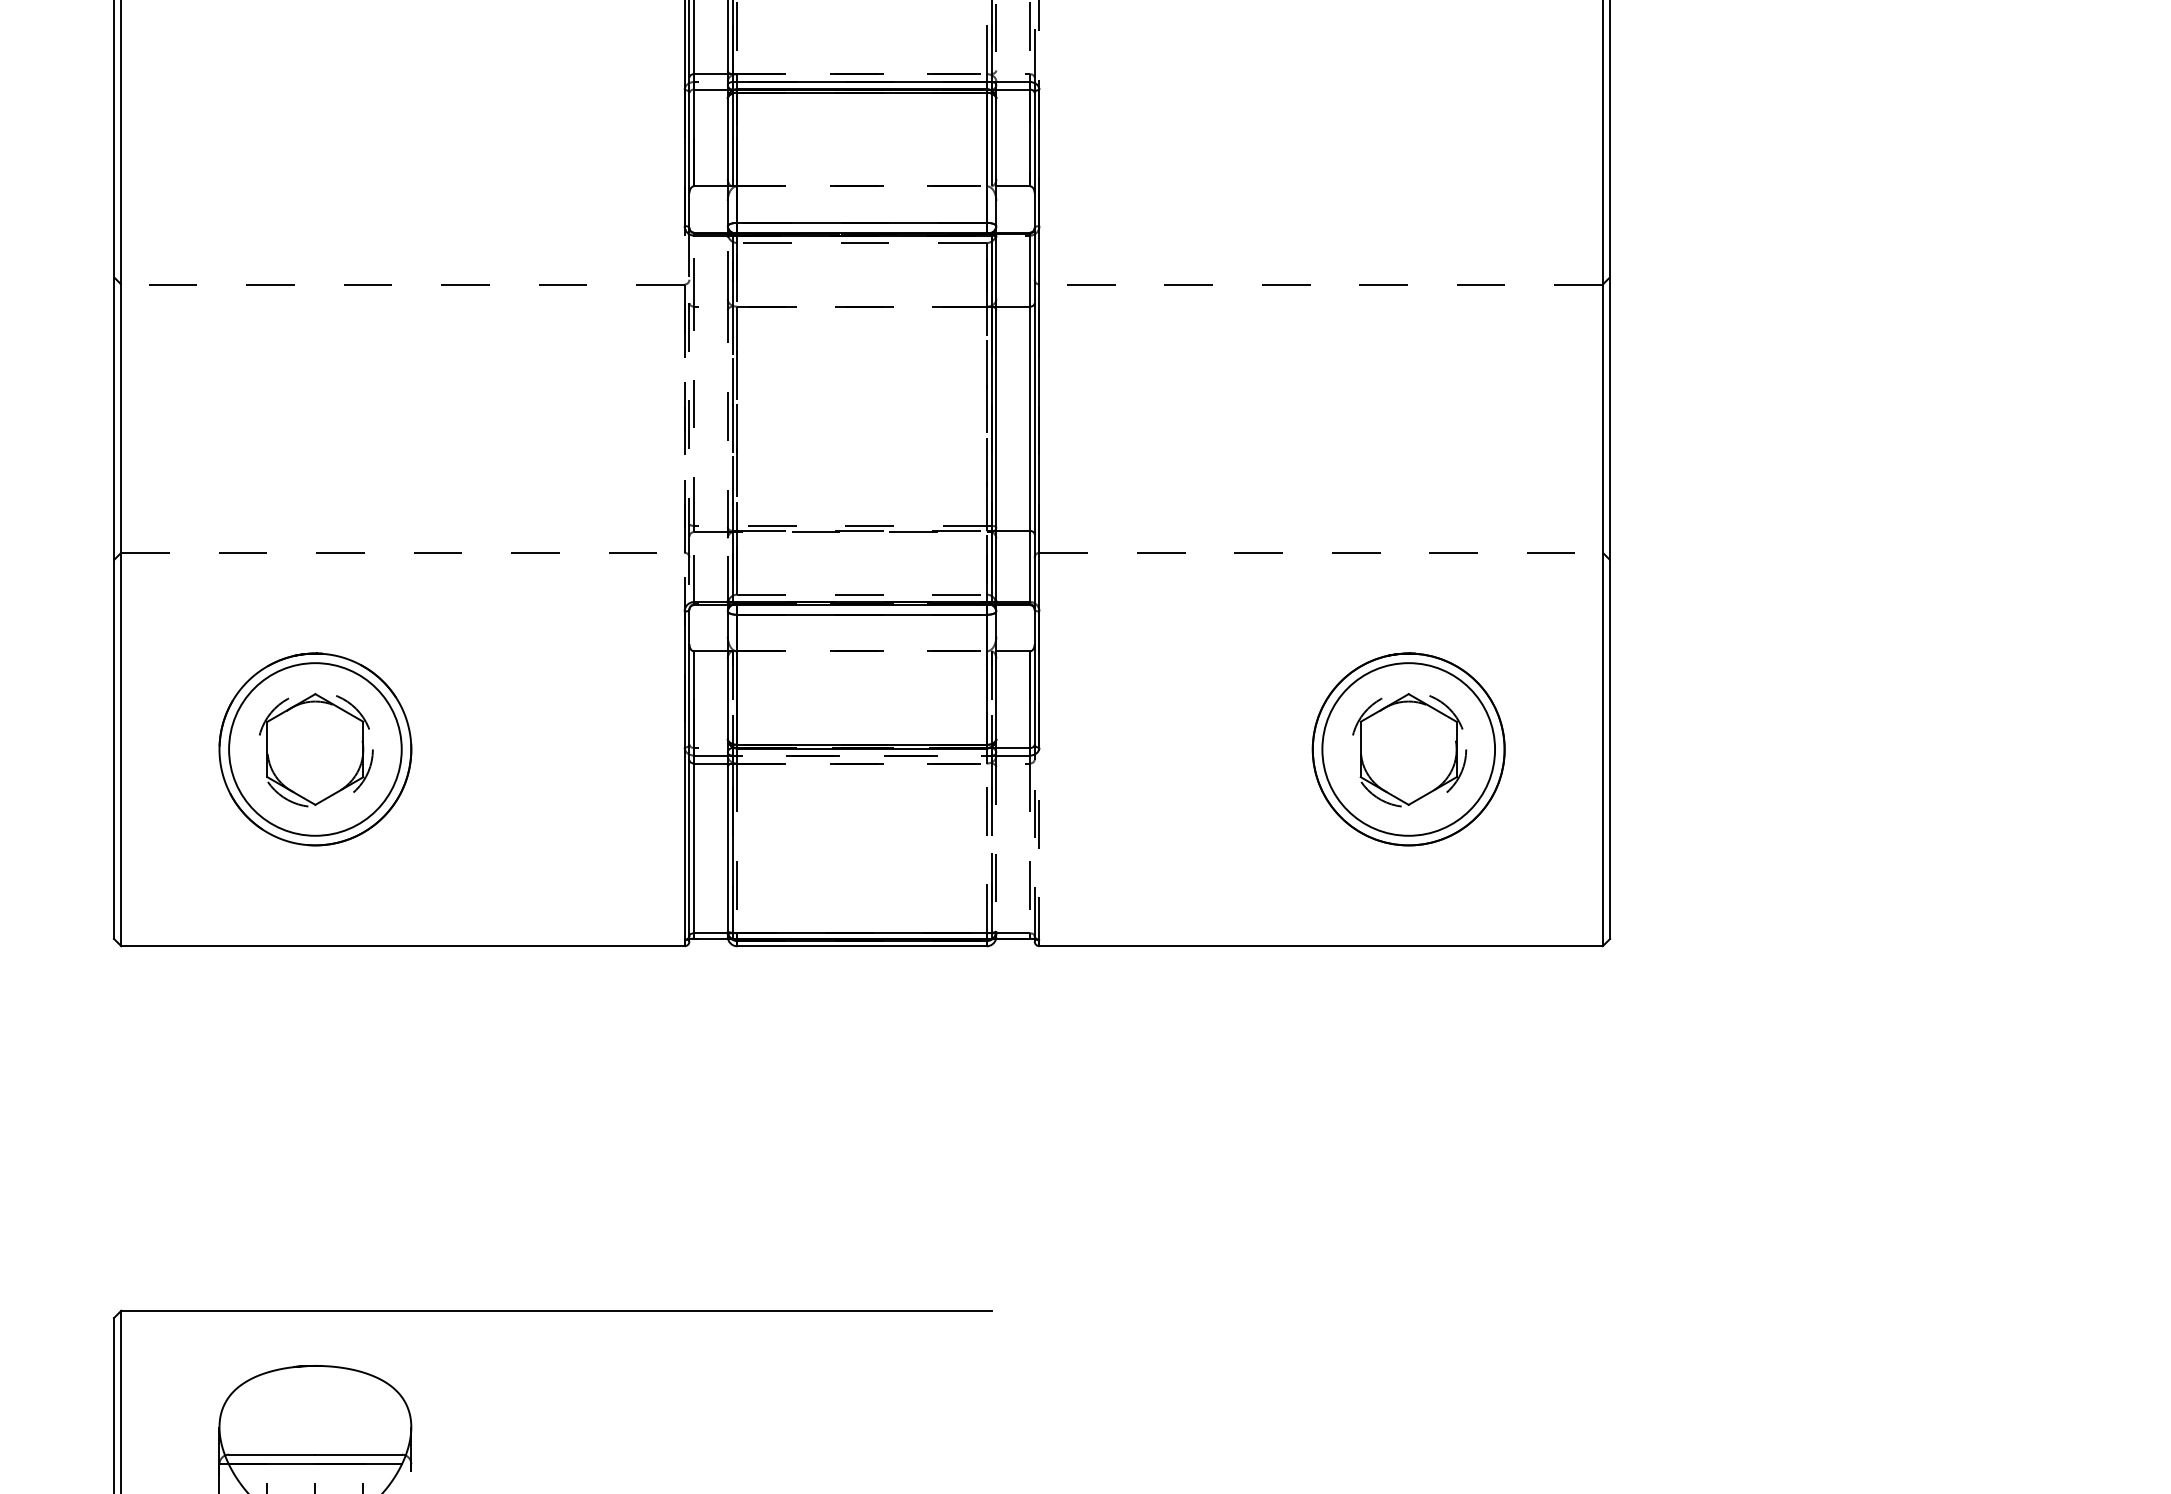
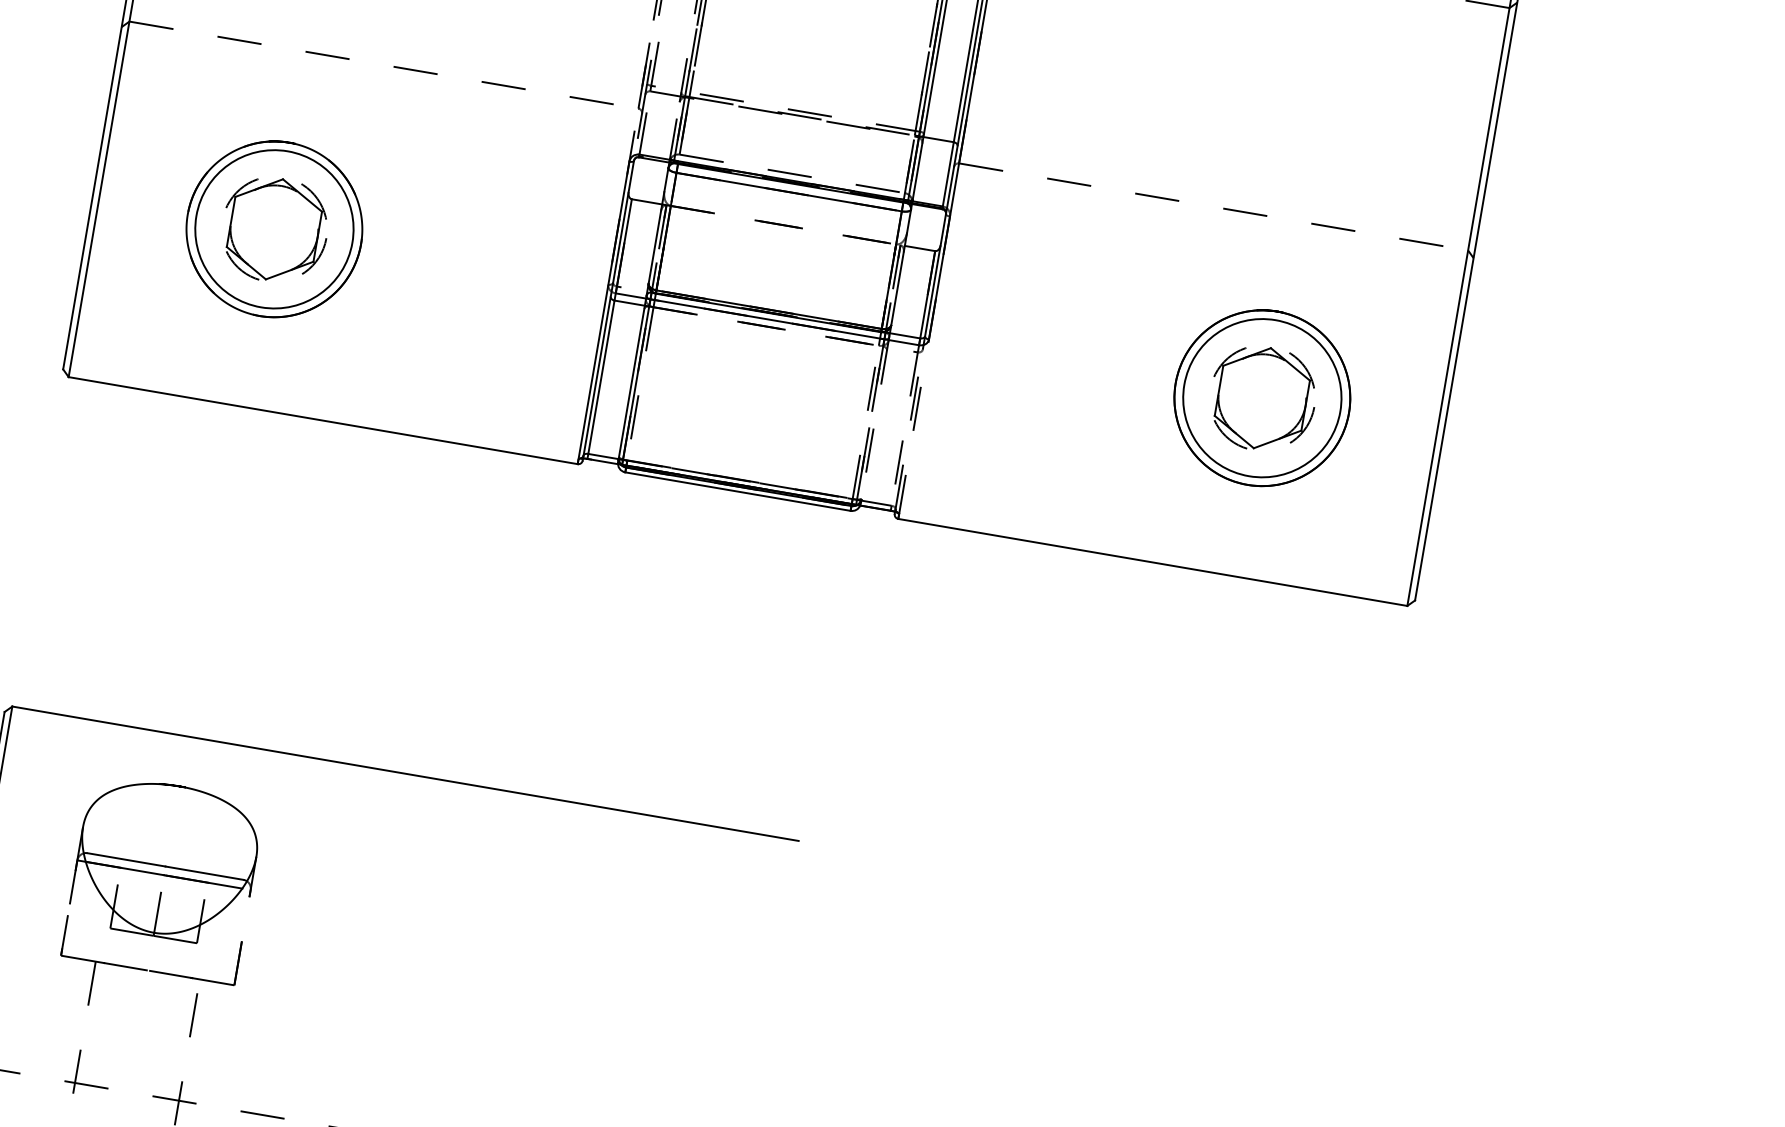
line: (881, 755) -> (785, 322), dashed -> solid

